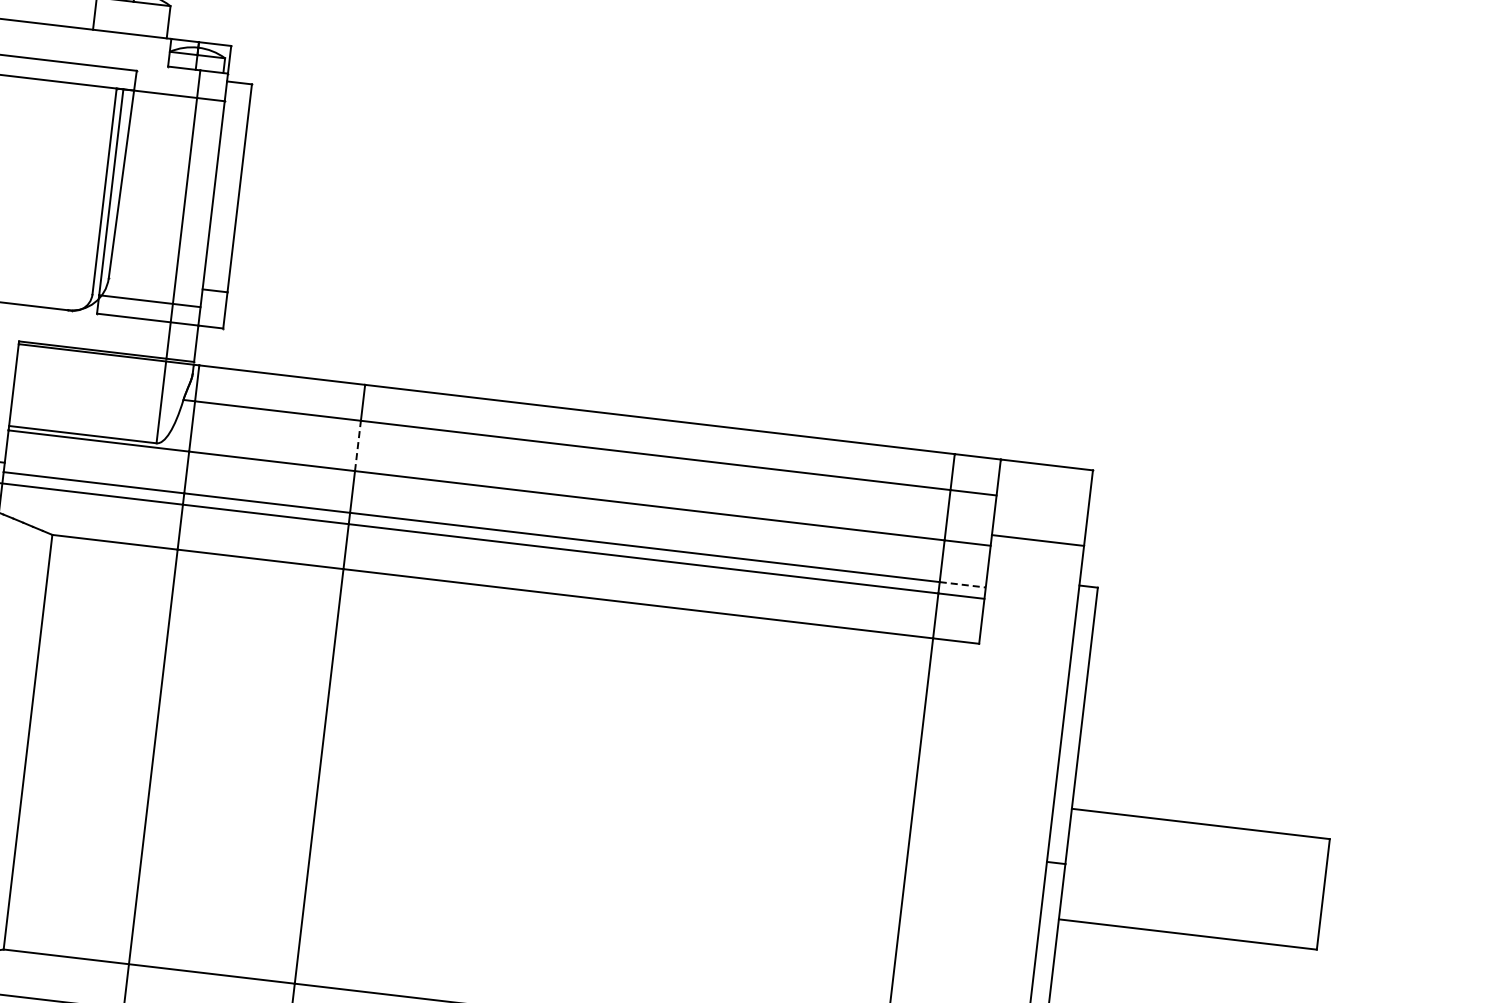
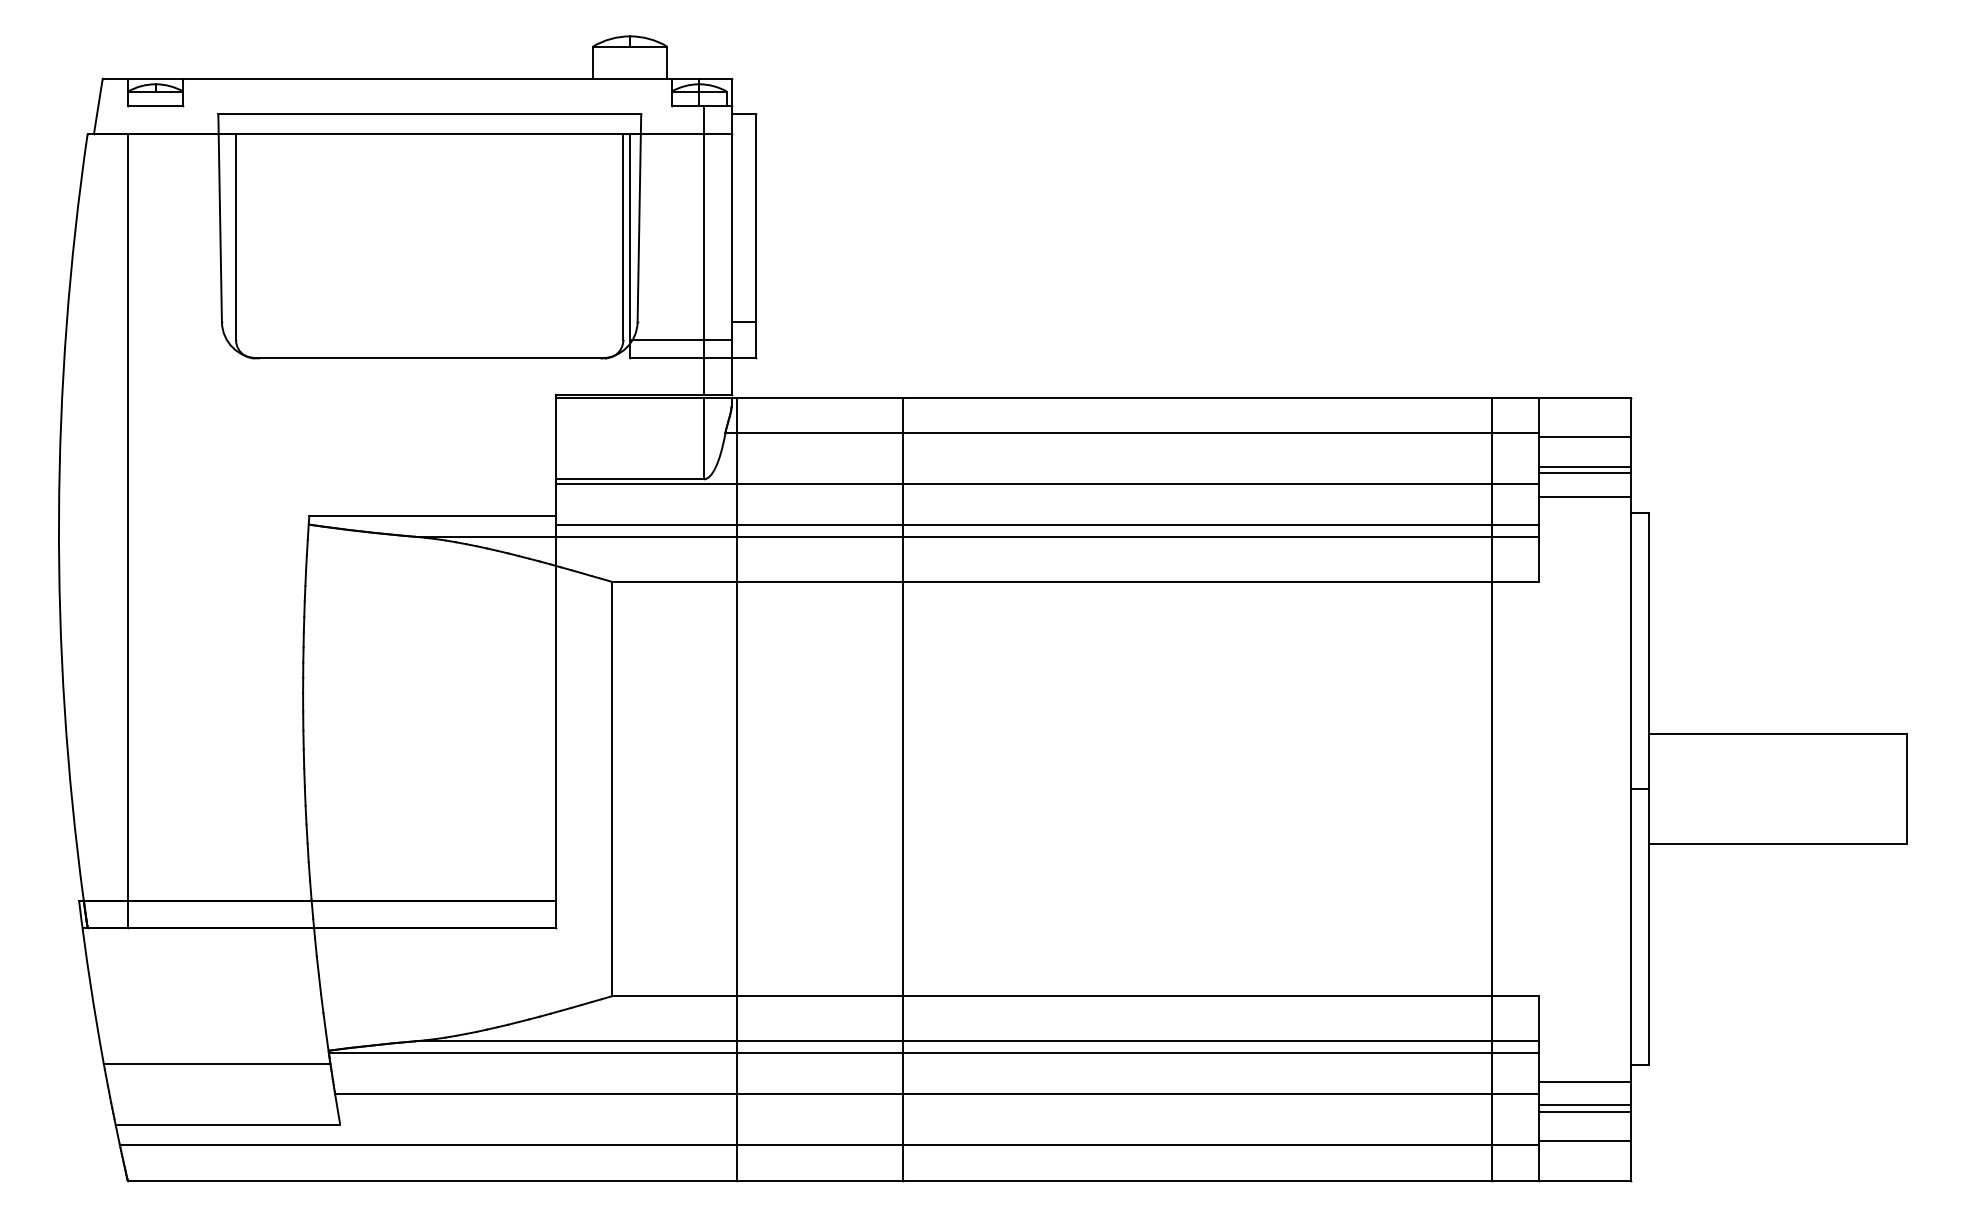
line: (357, 445) -> (902, 458), dashed -> solid
line: (1042, 503) -> (1584, 436), added
line: (1038, 533) -> (1584, 466), added
line: (1035, 563) -> (1584, 496), added
line: (962, 584) -> (1515, 525), dashed -> solid

